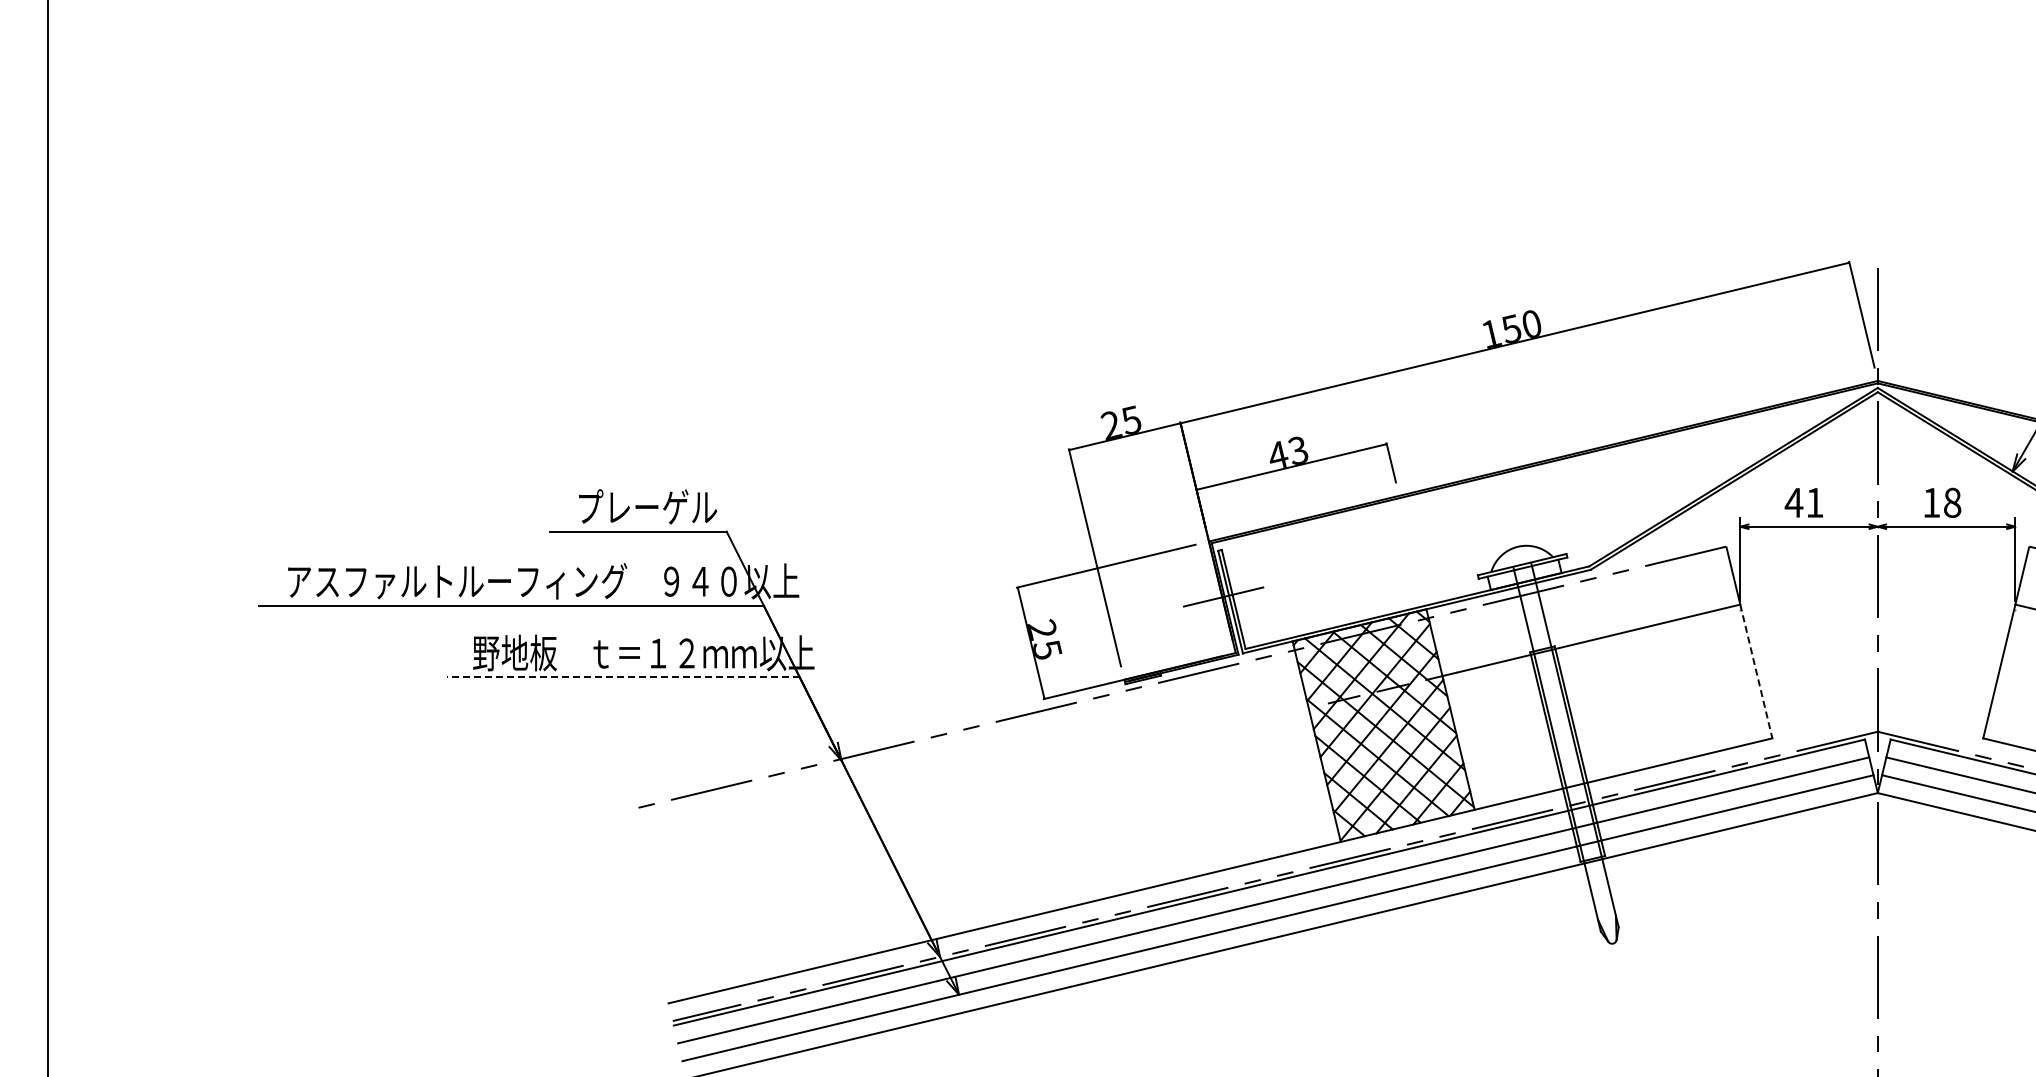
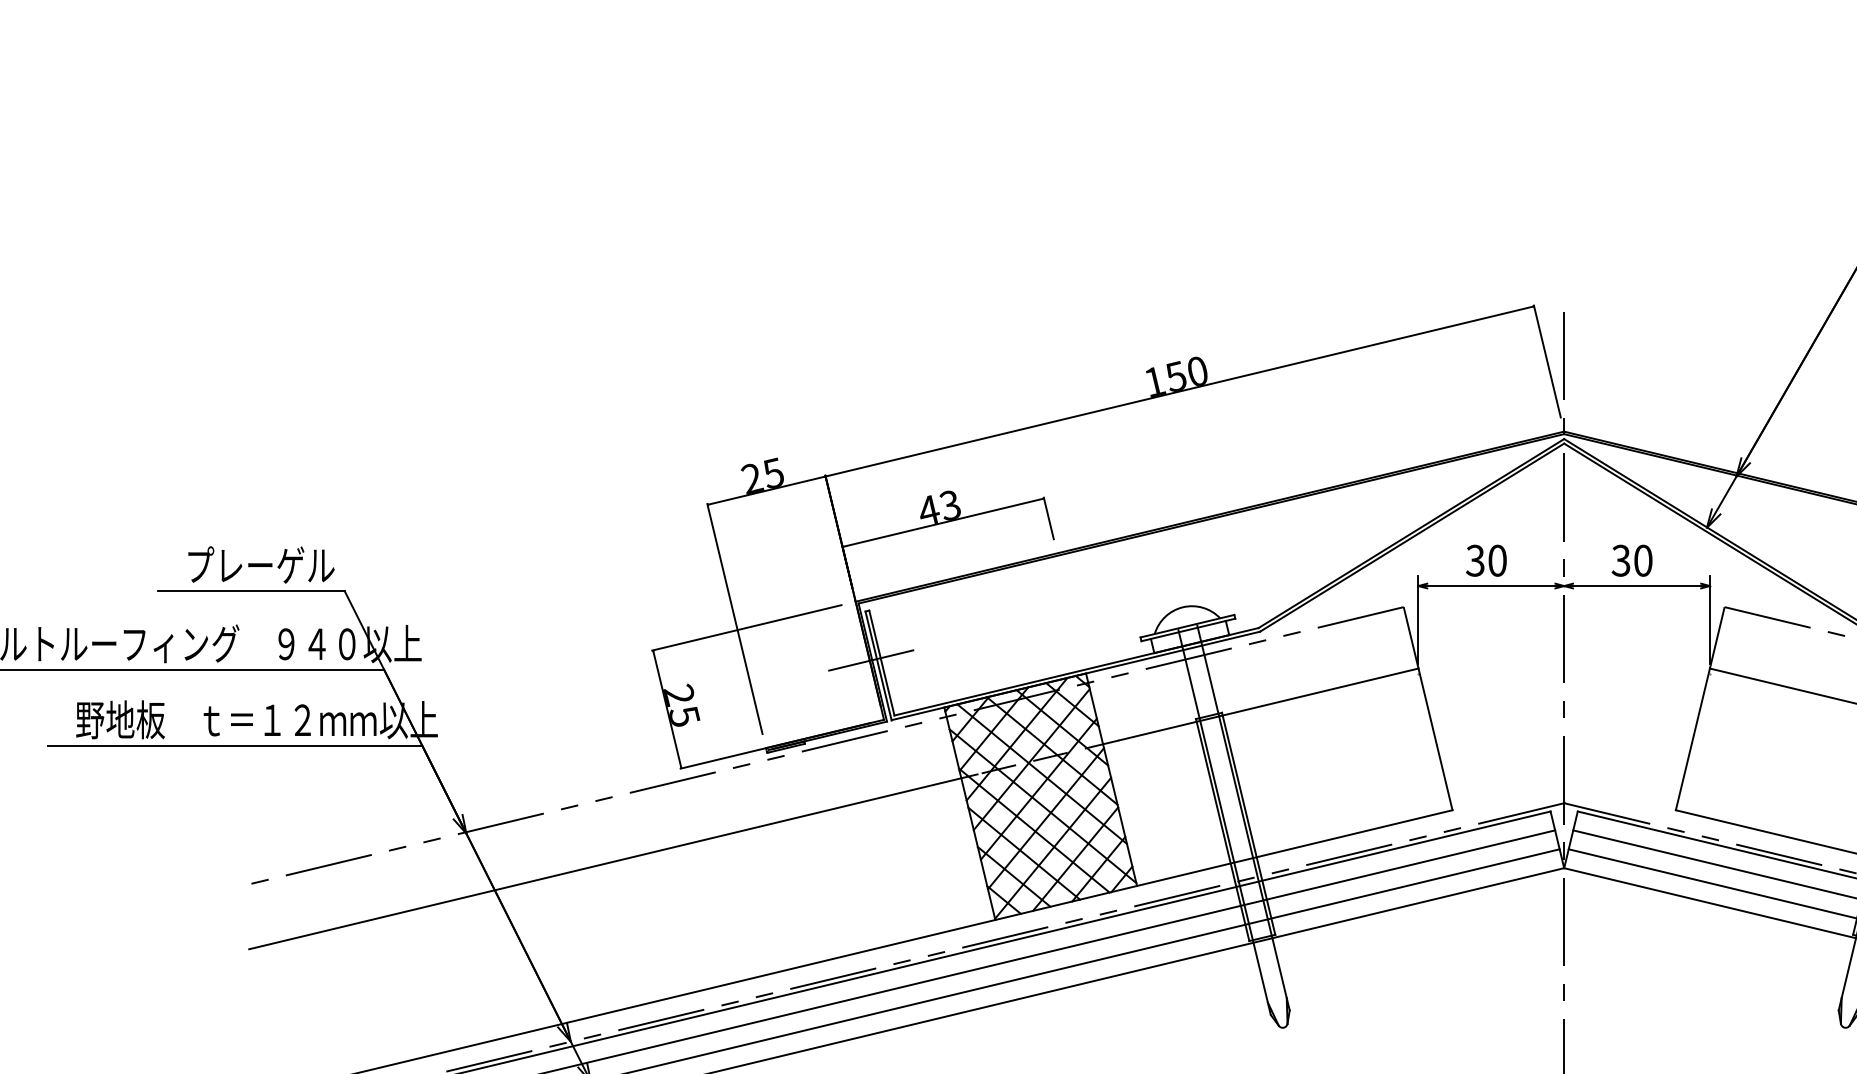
text: (1803, 502) -> (1485, 560), 41 -> 30
text: (1941, 502) -> (1631, 560), 18 -> 30
line: (1756, 671) -> (1435, 739), dashed -> solid
line: (623, 677) -> (235, 745), dashed -> solid
line: (980, 786) -> (613, 861), added

